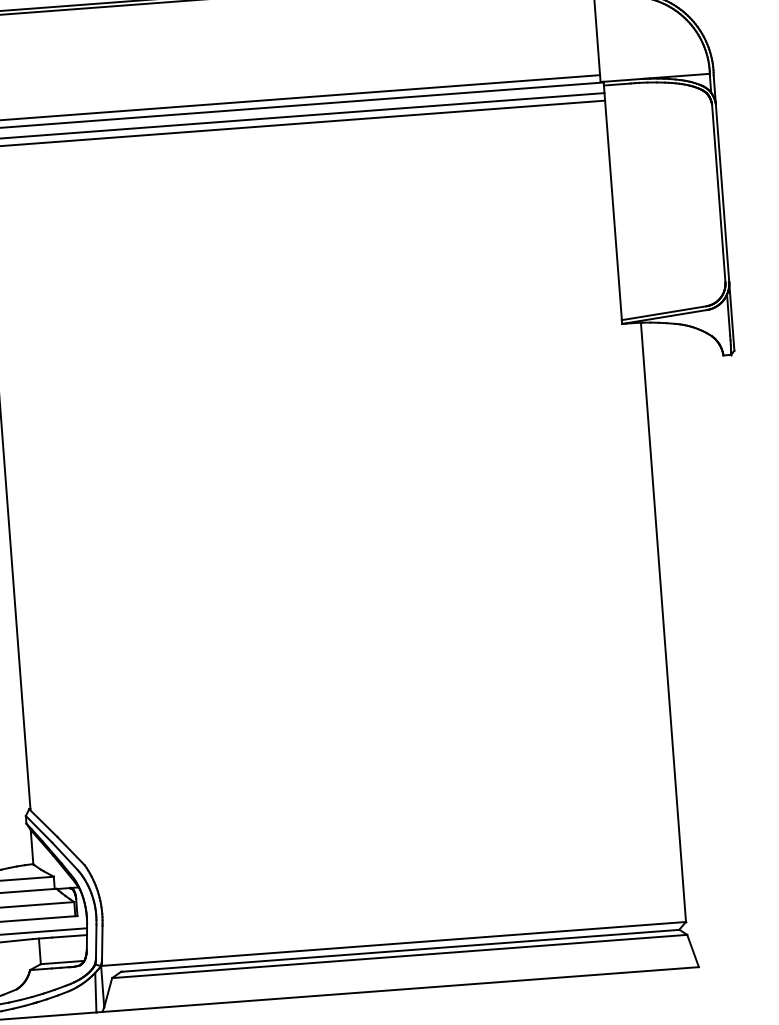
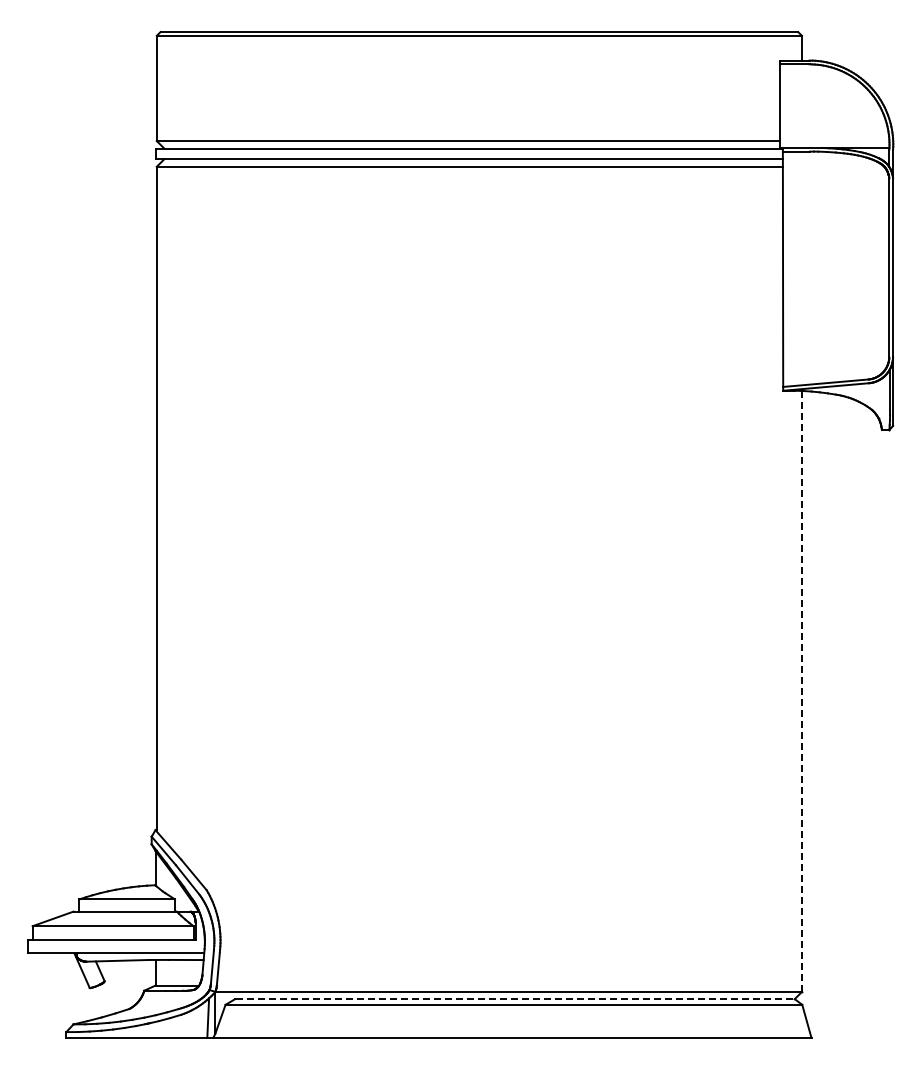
line: (663, 622) -> (802, 691), solid -> dashed
line: (401, 950) -> (516, 999), solid -> dashed

